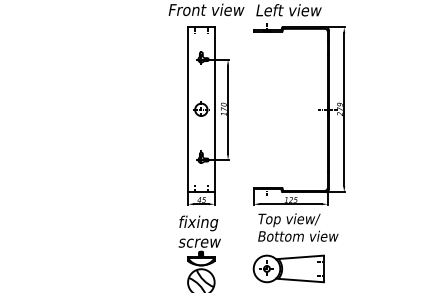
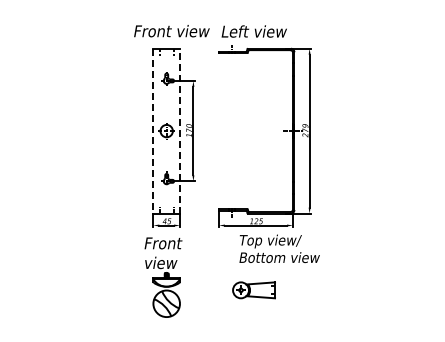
line: (214, 109) -> (179, 130), solid -> dashed
line: (188, 110) -> (153, 131), solid -> dashed
text: (298, 227) -> (279, 248), moved
text: (200, 232) -> (165, 253), fixing screw -> Front view
part: (288, 269) -> (253, 290), size x0.6

